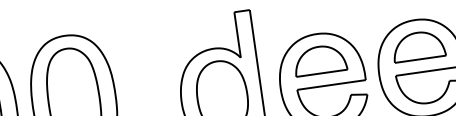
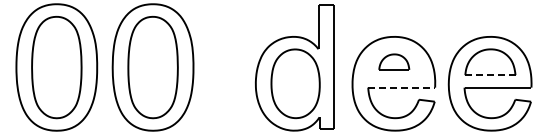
part: (320, 59) -> (394, 61), size x0.6
line: (420, 59) -> (490, 75), solid -> dashed
line: (332, 84) -> (402, 87), solid -> dashed

